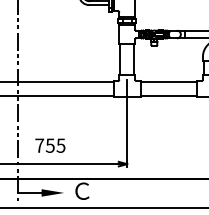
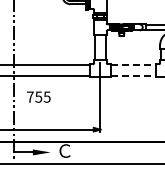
line: (169, 82) -> (133, 65), solid -> dashed
line: (169, 95) -> (133, 75), solid -> dashed
text: (49, 144) -> (38, 96), moved

